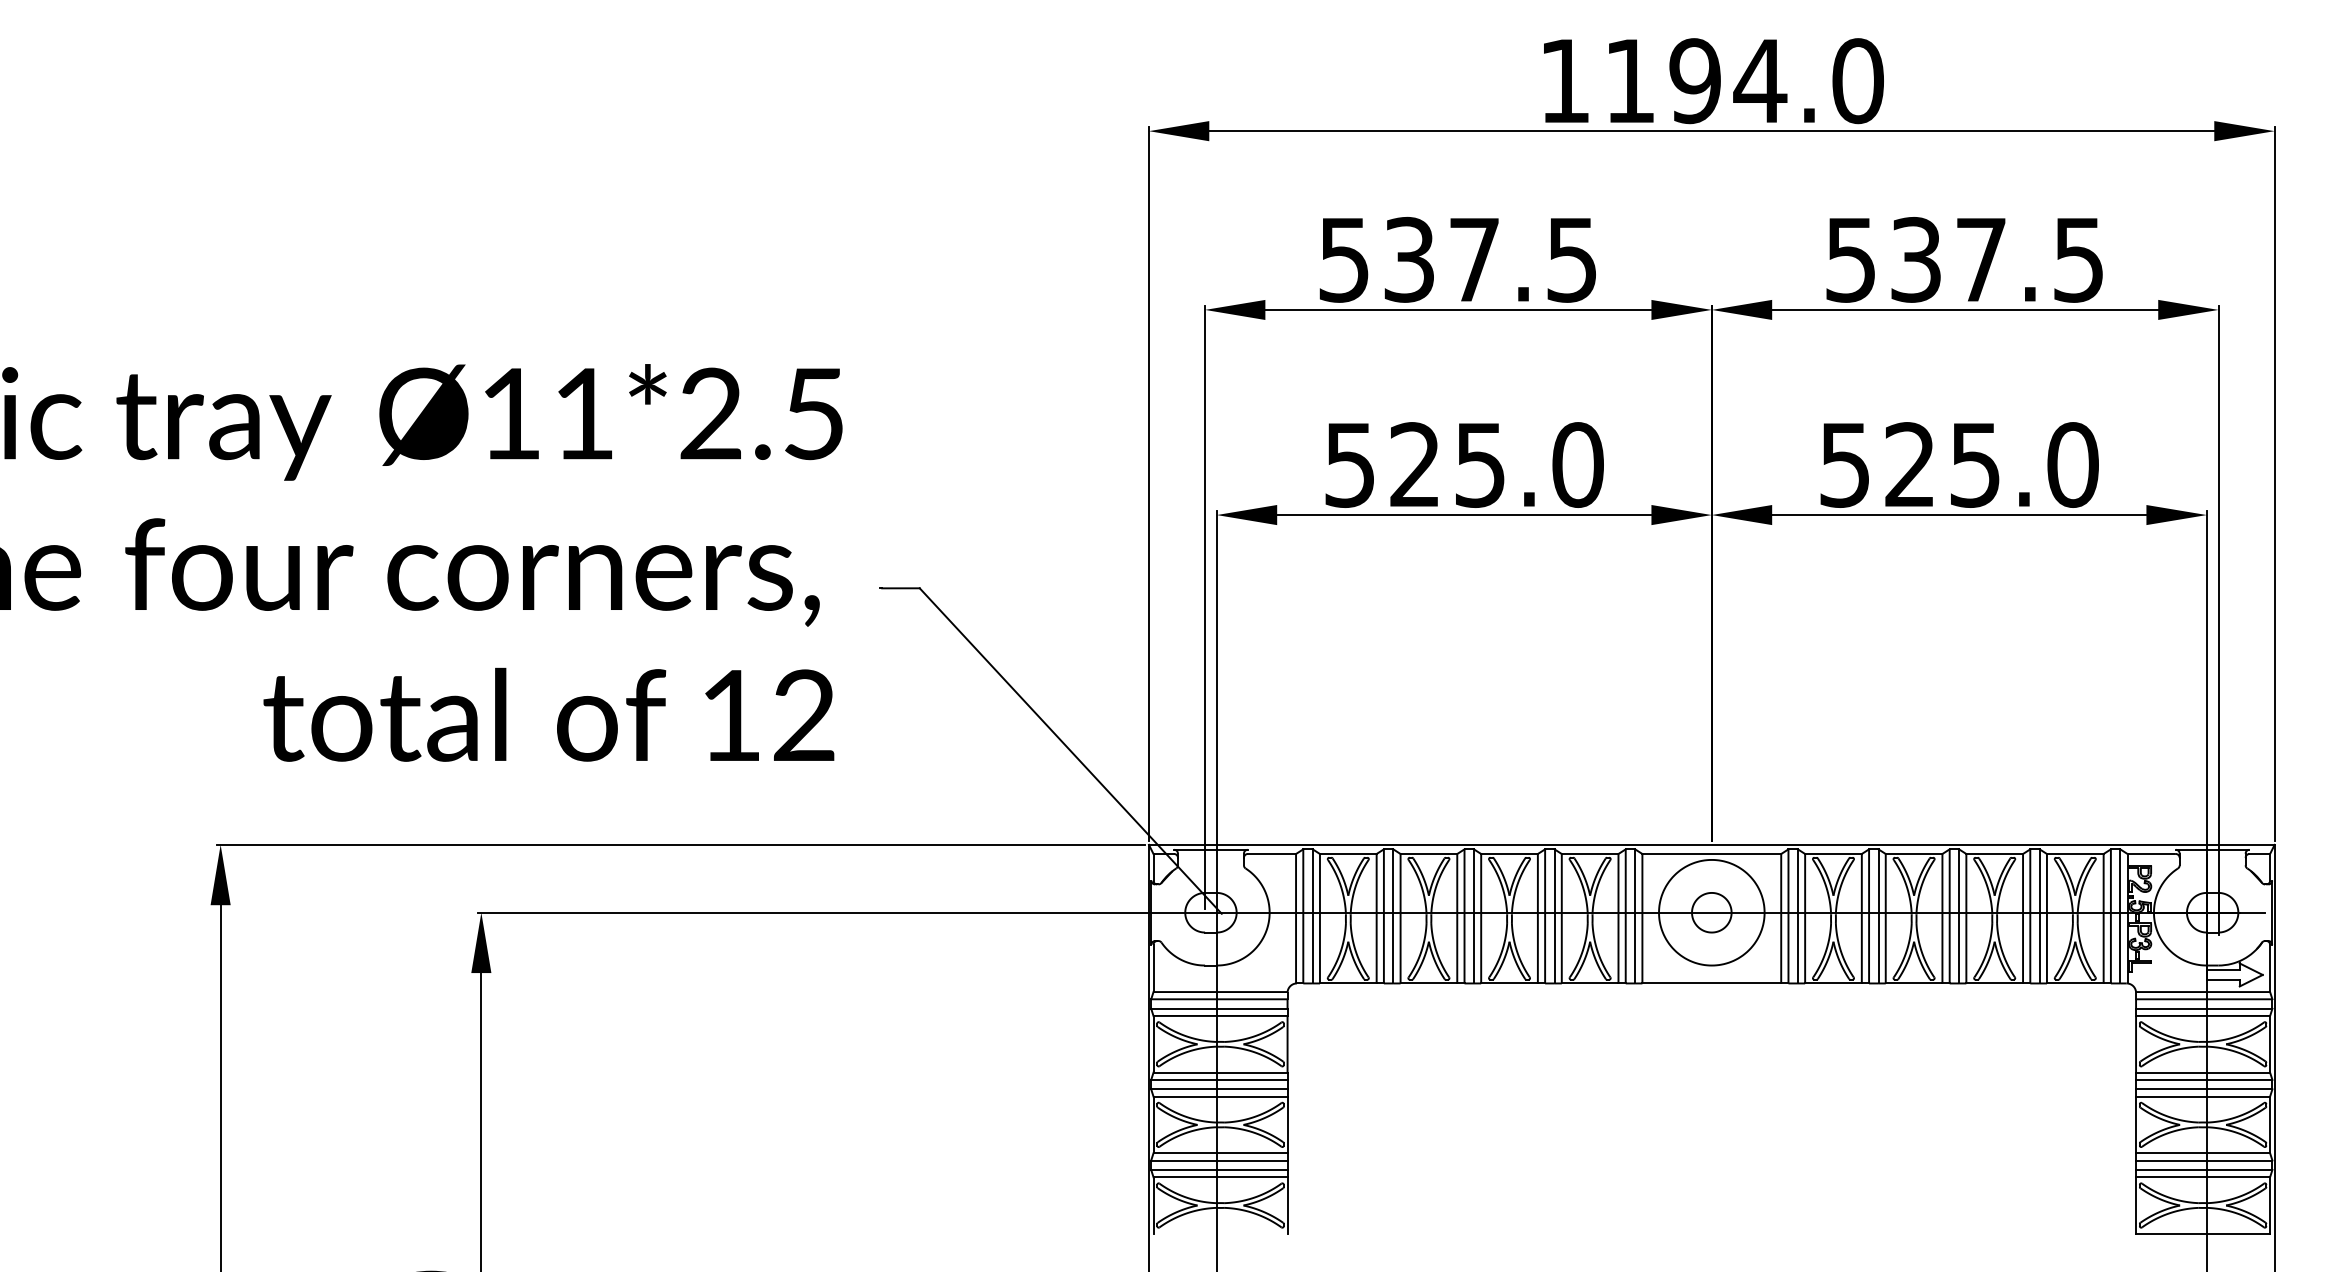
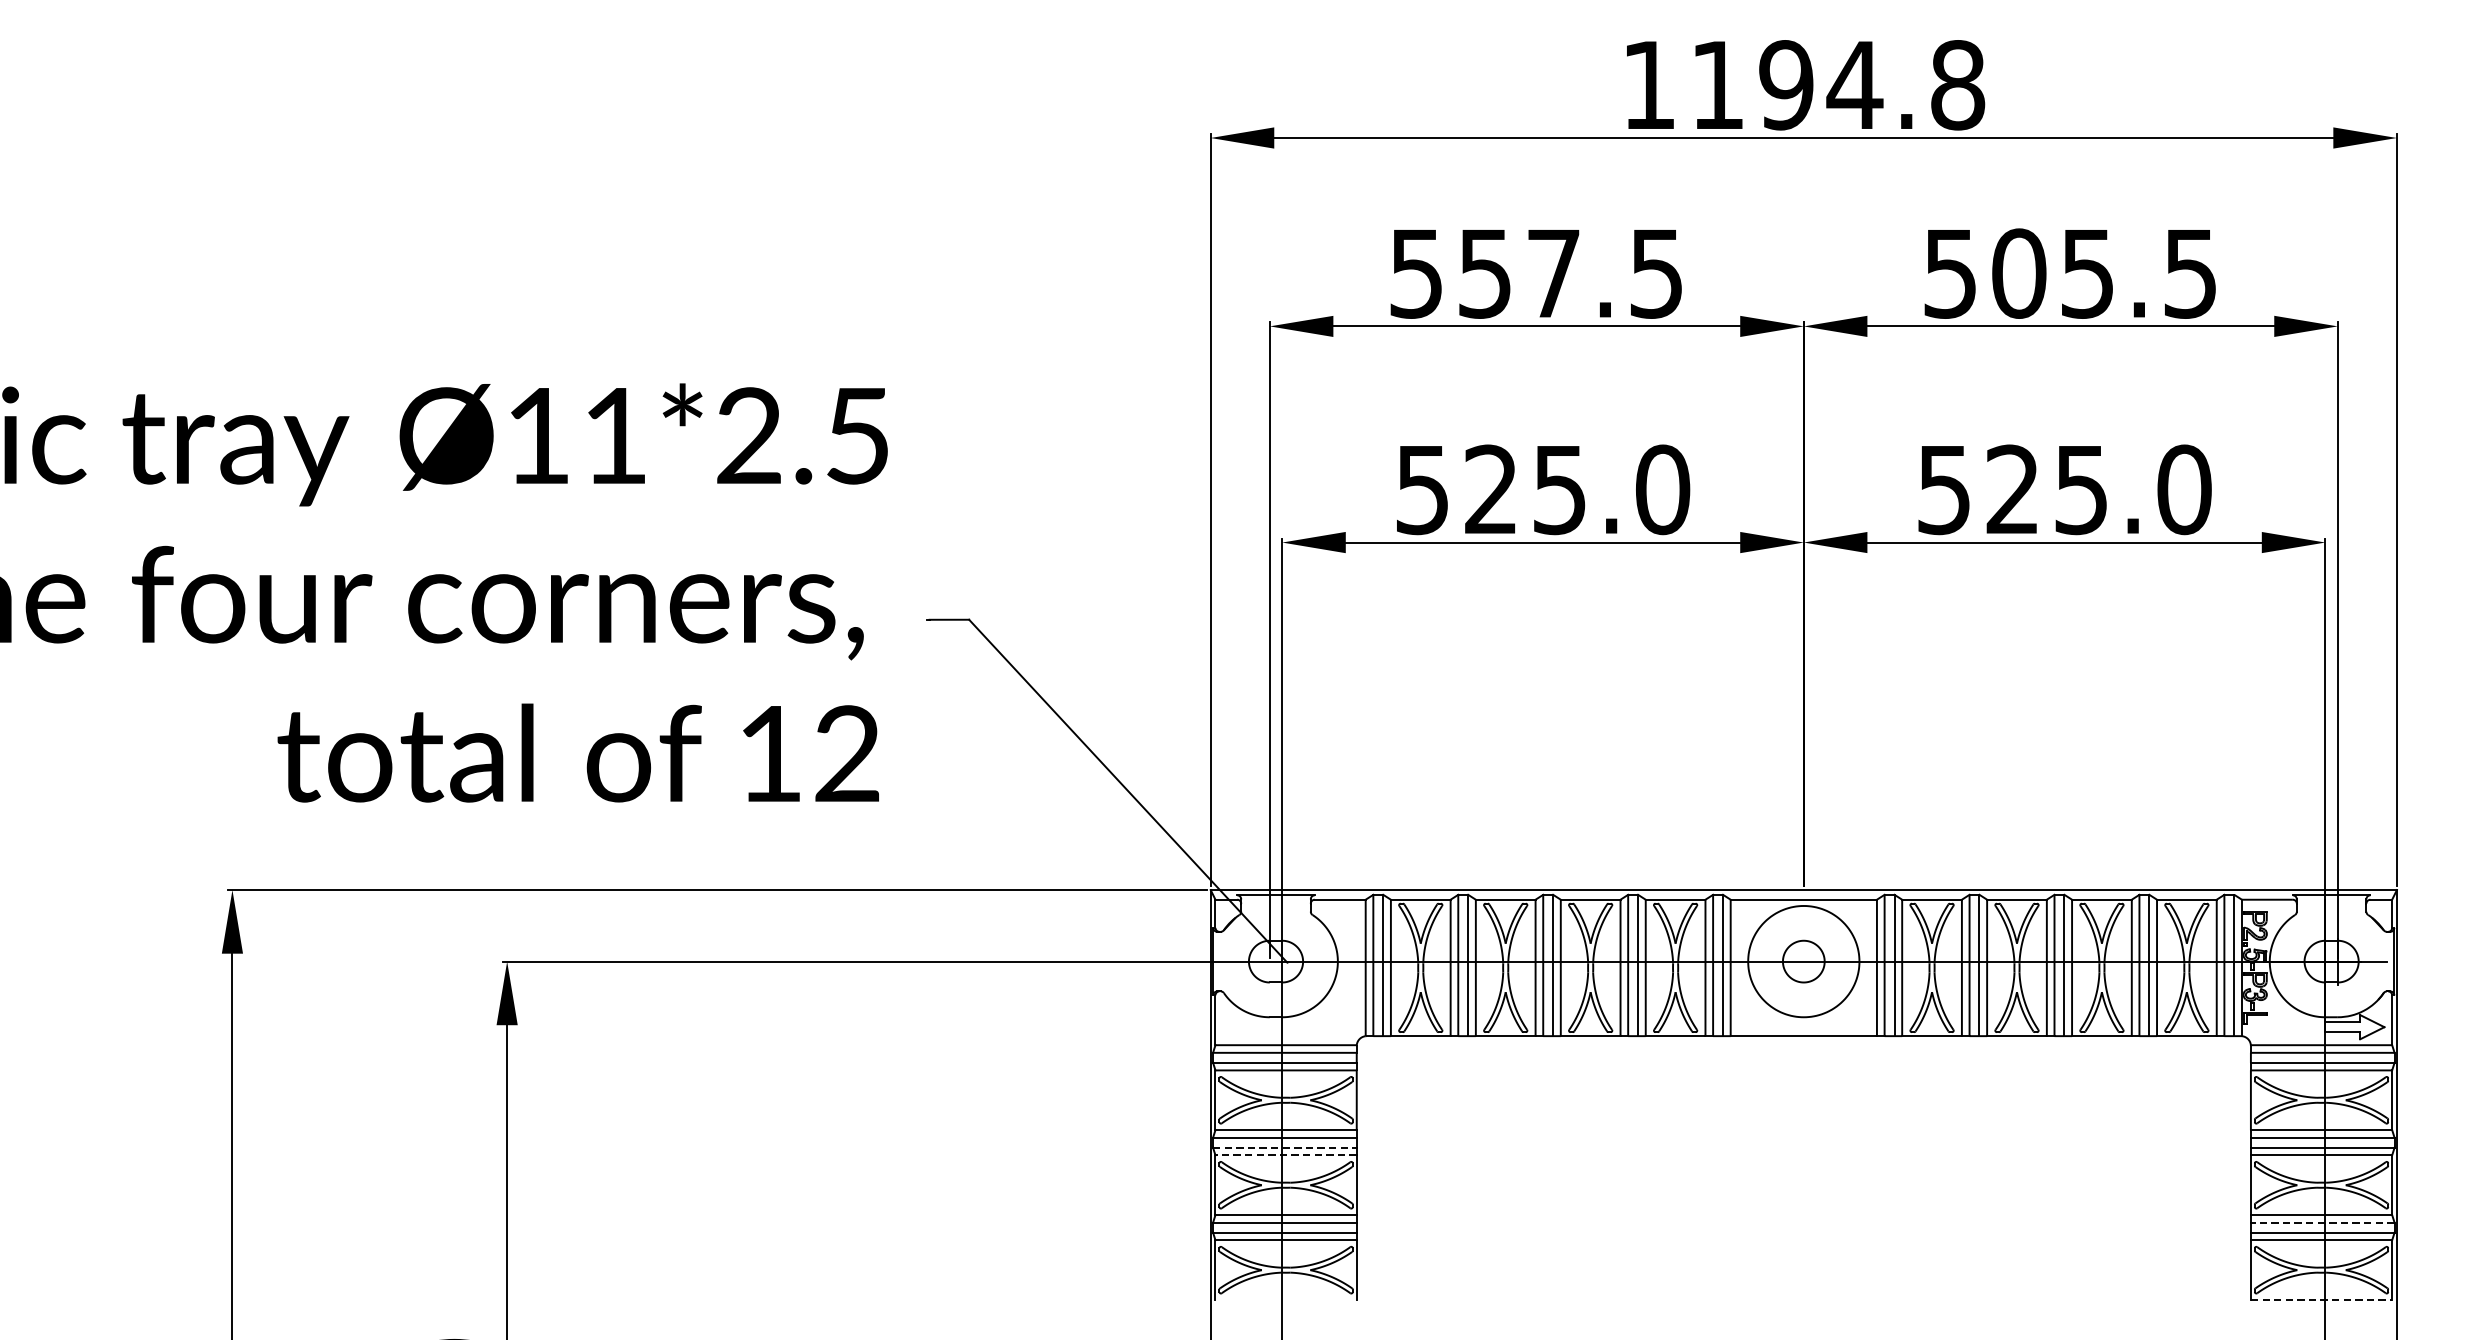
text: (1857, 80) -> (1957, 84), 1194.0 -> 1194.8
text: (1408, 259) -> (1484, 273), 537.5 -> 557.5
text: (1947, 259) -> (2052, 273), 537.5 -> 505.5
line: (1219, 1089) -> (1285, 1147), solid -> dashed
line: (1220, 1096) -> (1286, 1155), solid -> dashed
line: (2203, 1160) -> (2321, 1222), solid -> dashed
line: (2203, 1233) -> (2321, 1299), solid -> dashed

